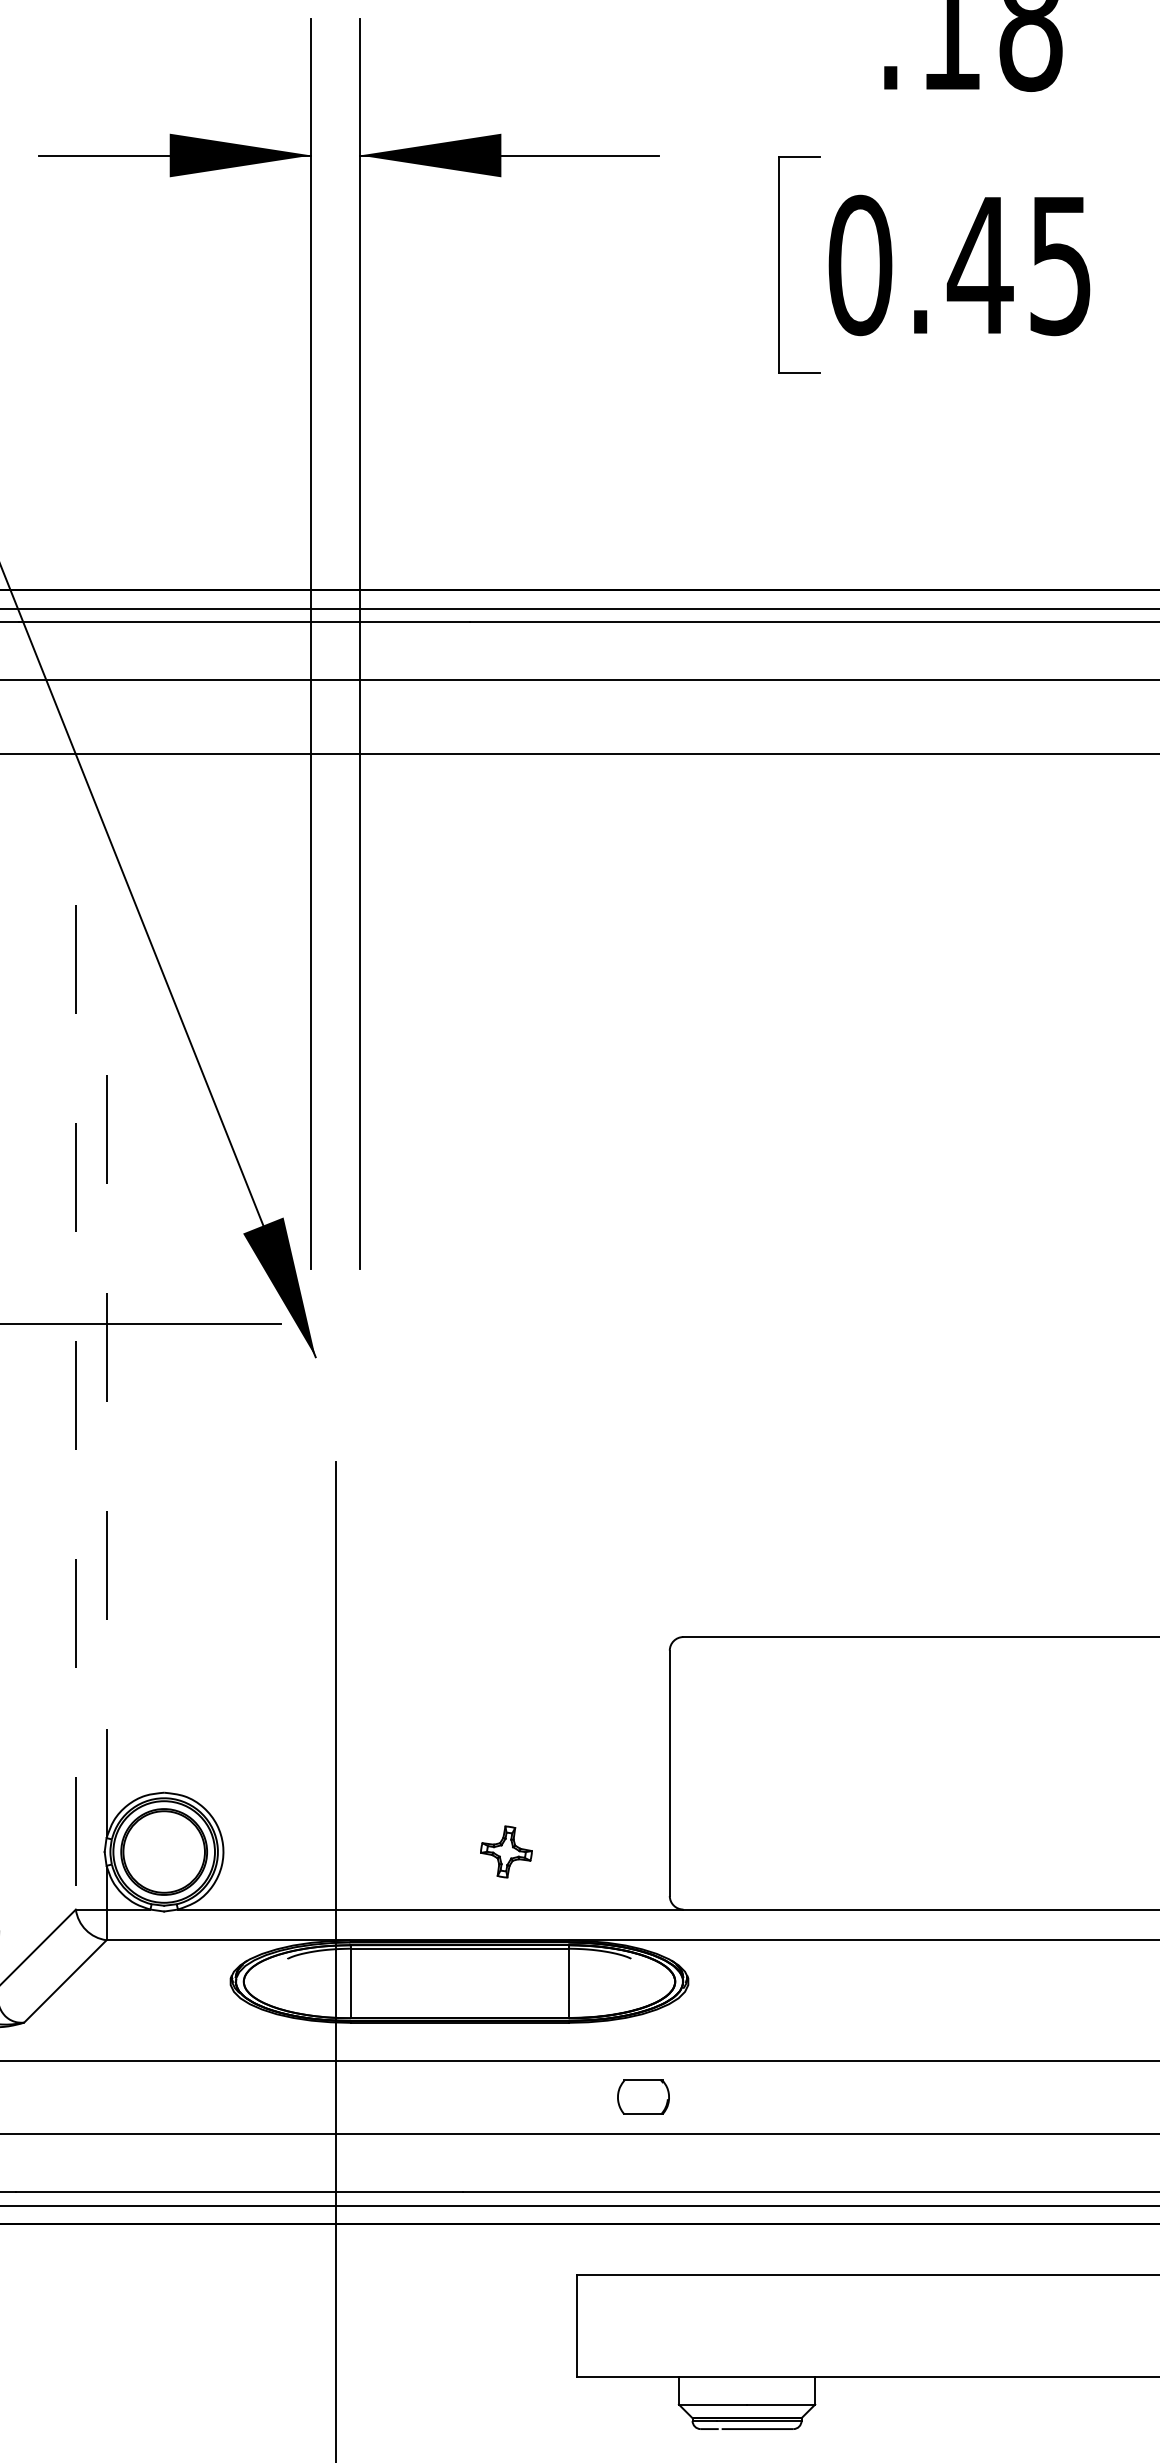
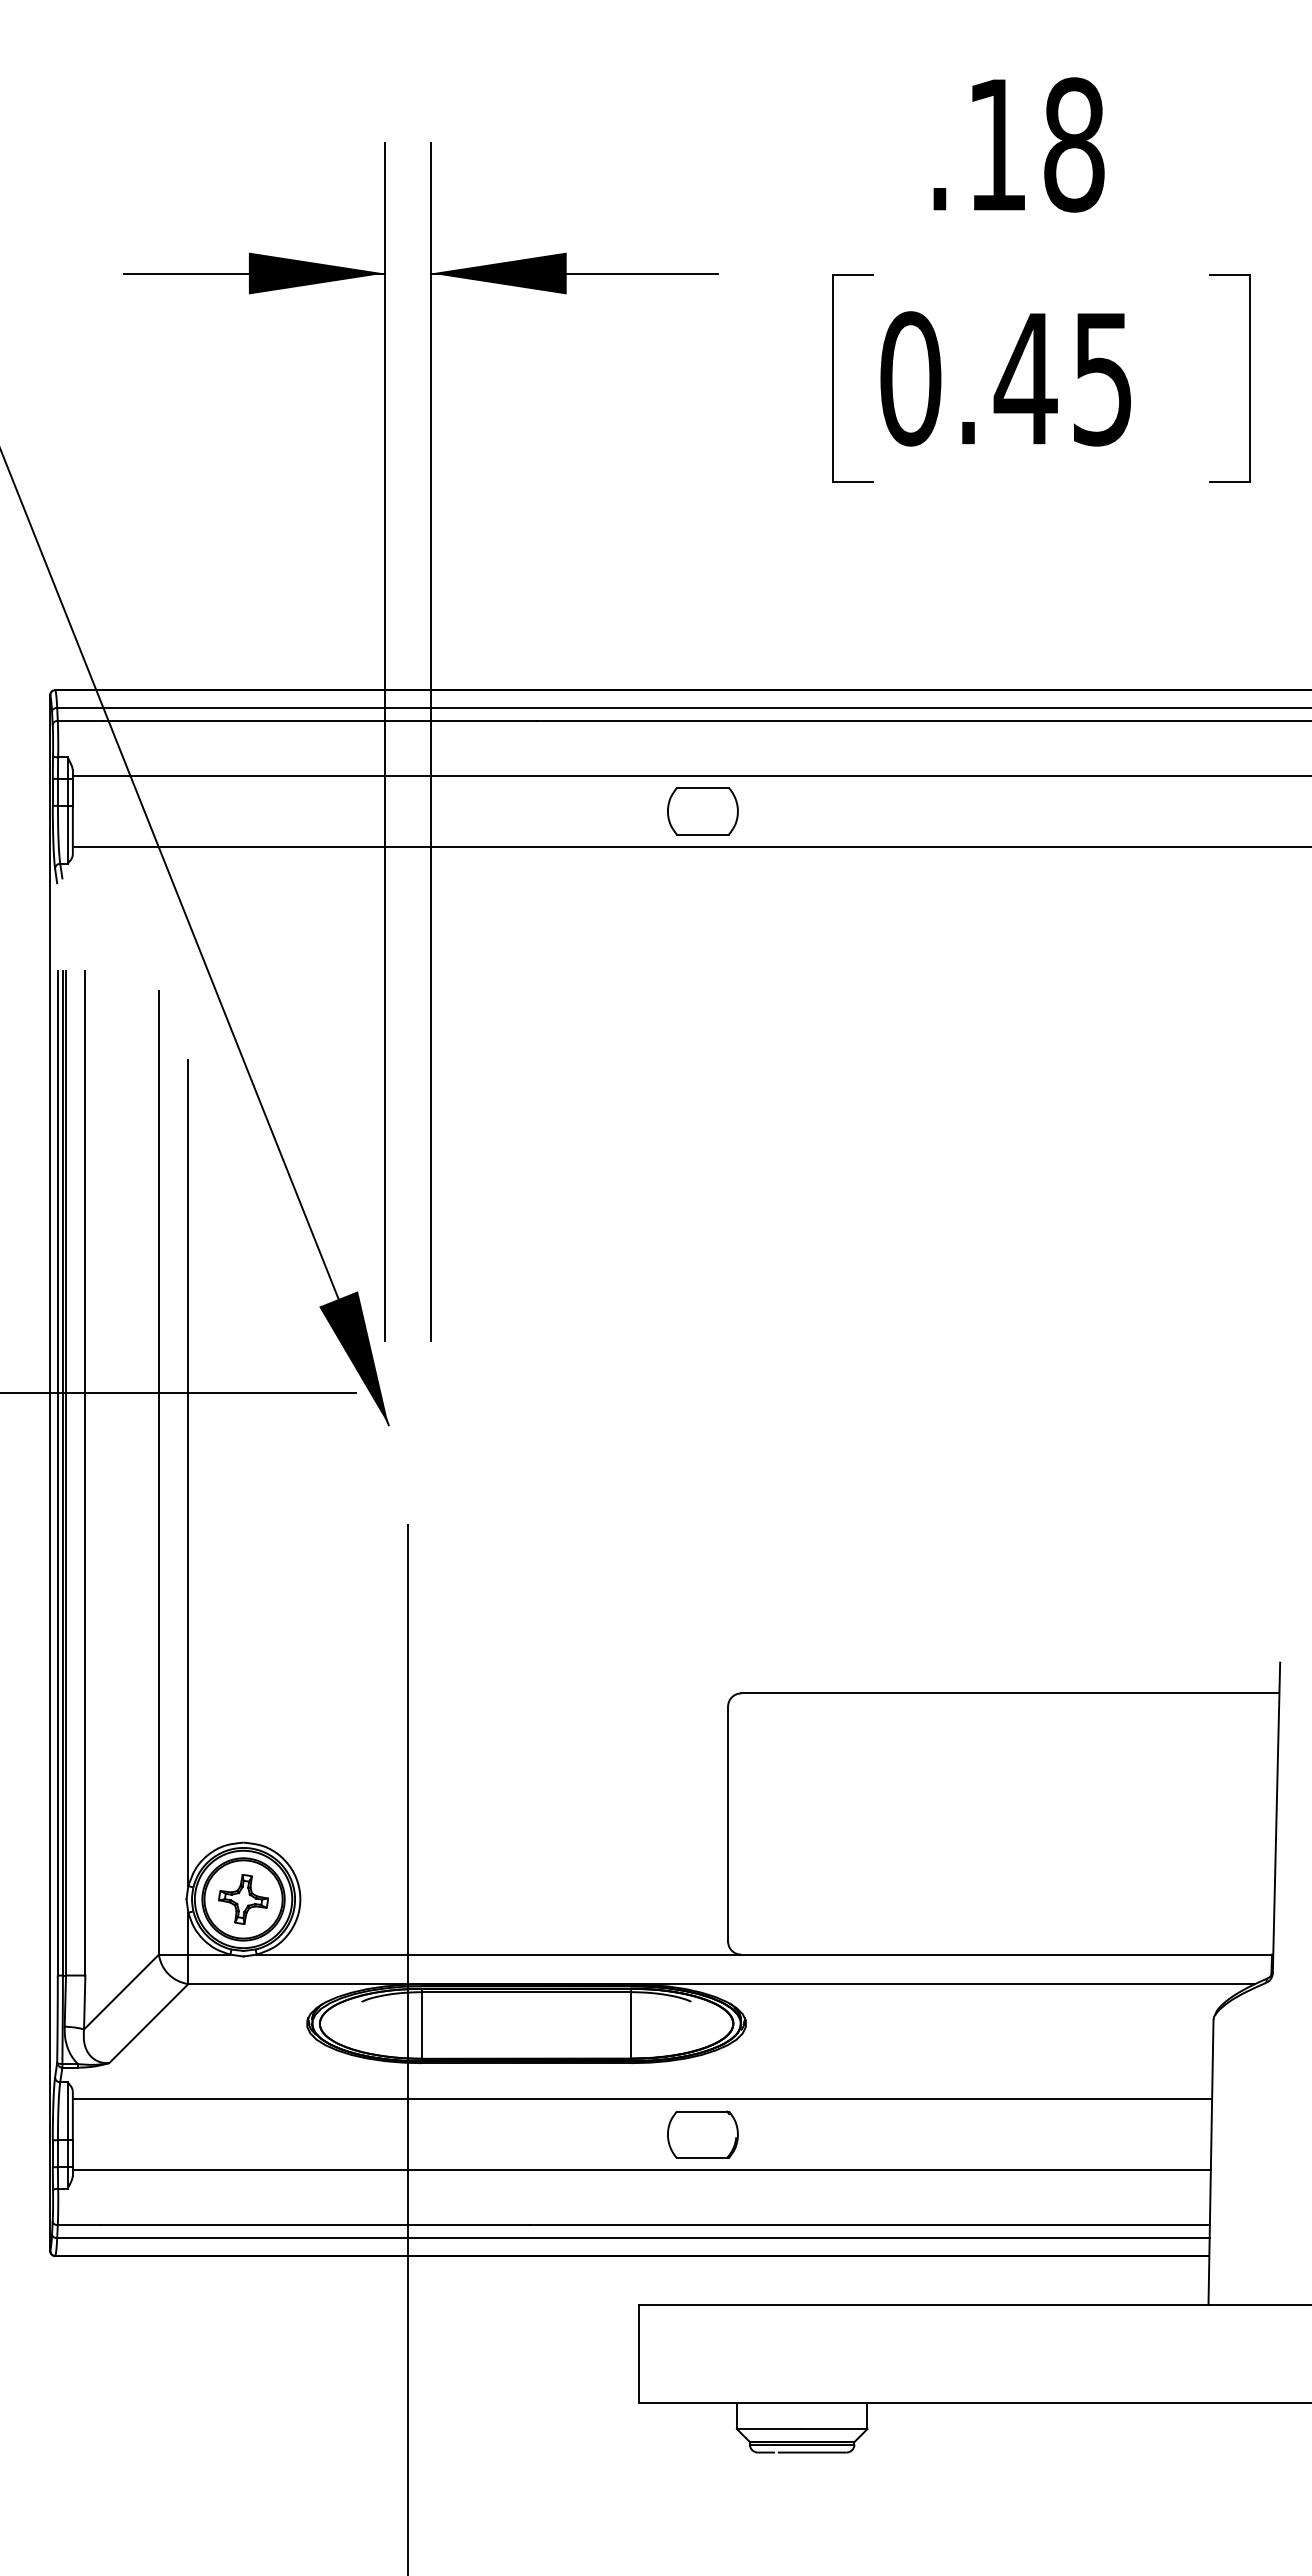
part: (643, 716) -> (702, 811), added
line: (106, 1406) -> (188, 1472), dashed -> solid
line: (75, 1407) -> (158, 1473), dashed -> solid
part: (506, 1852) -> (243, 1899), moved
part: (643, 2097) -> (702, 2134), size x1.43

